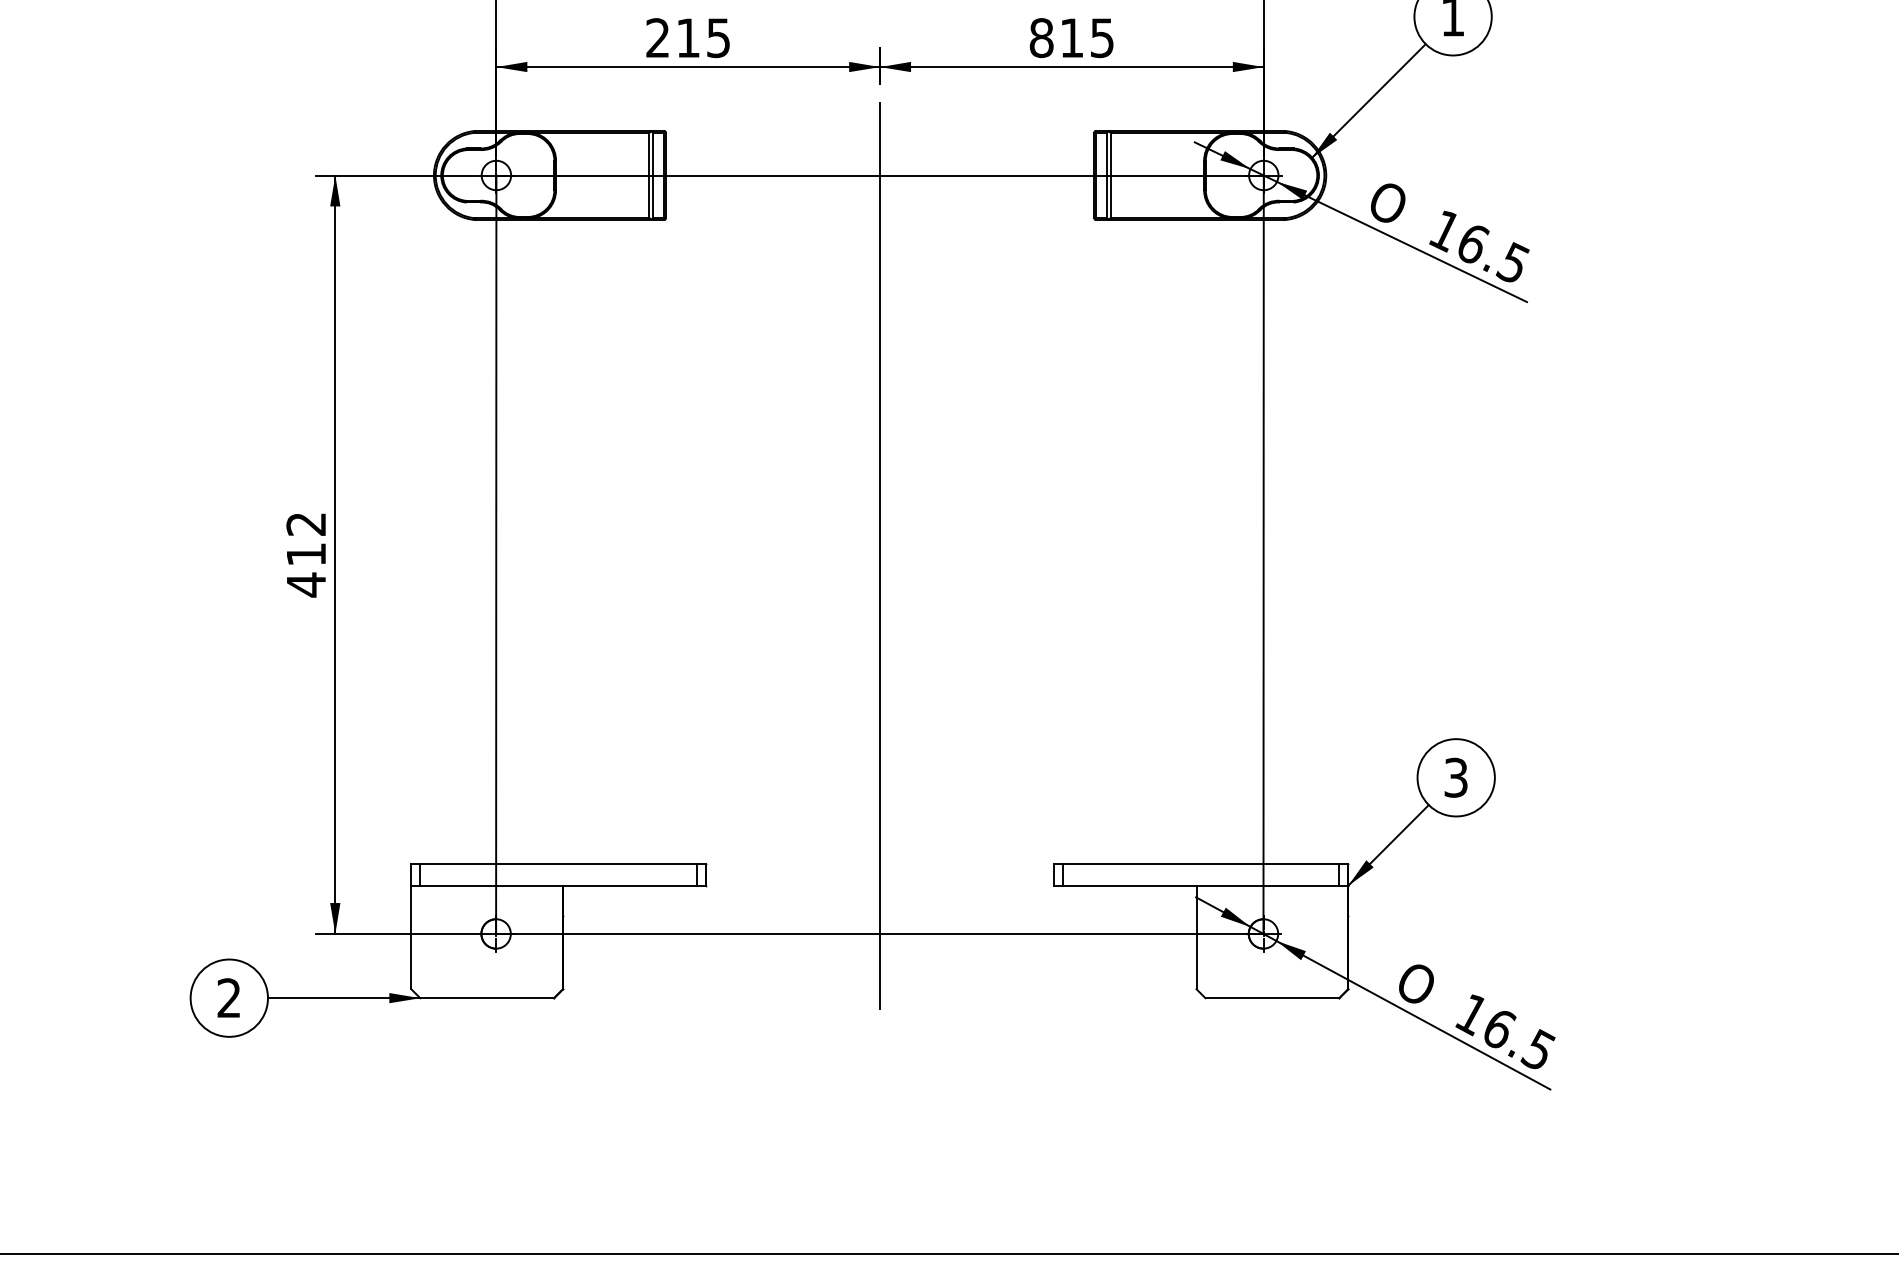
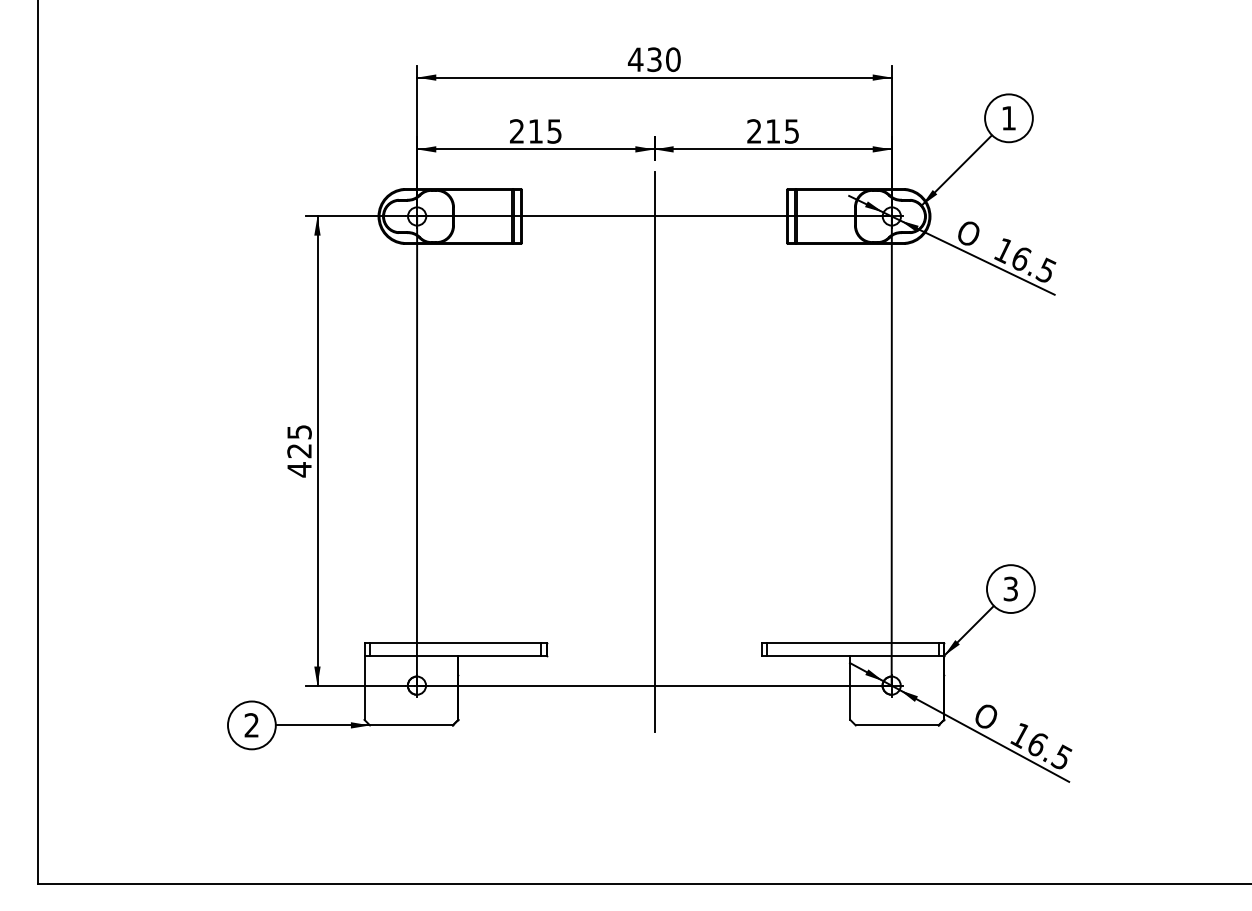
text: (1041, 38) -> (754, 131), 815 -> 215
text: (306, 539) -> (299, 441), 412 -> 425

